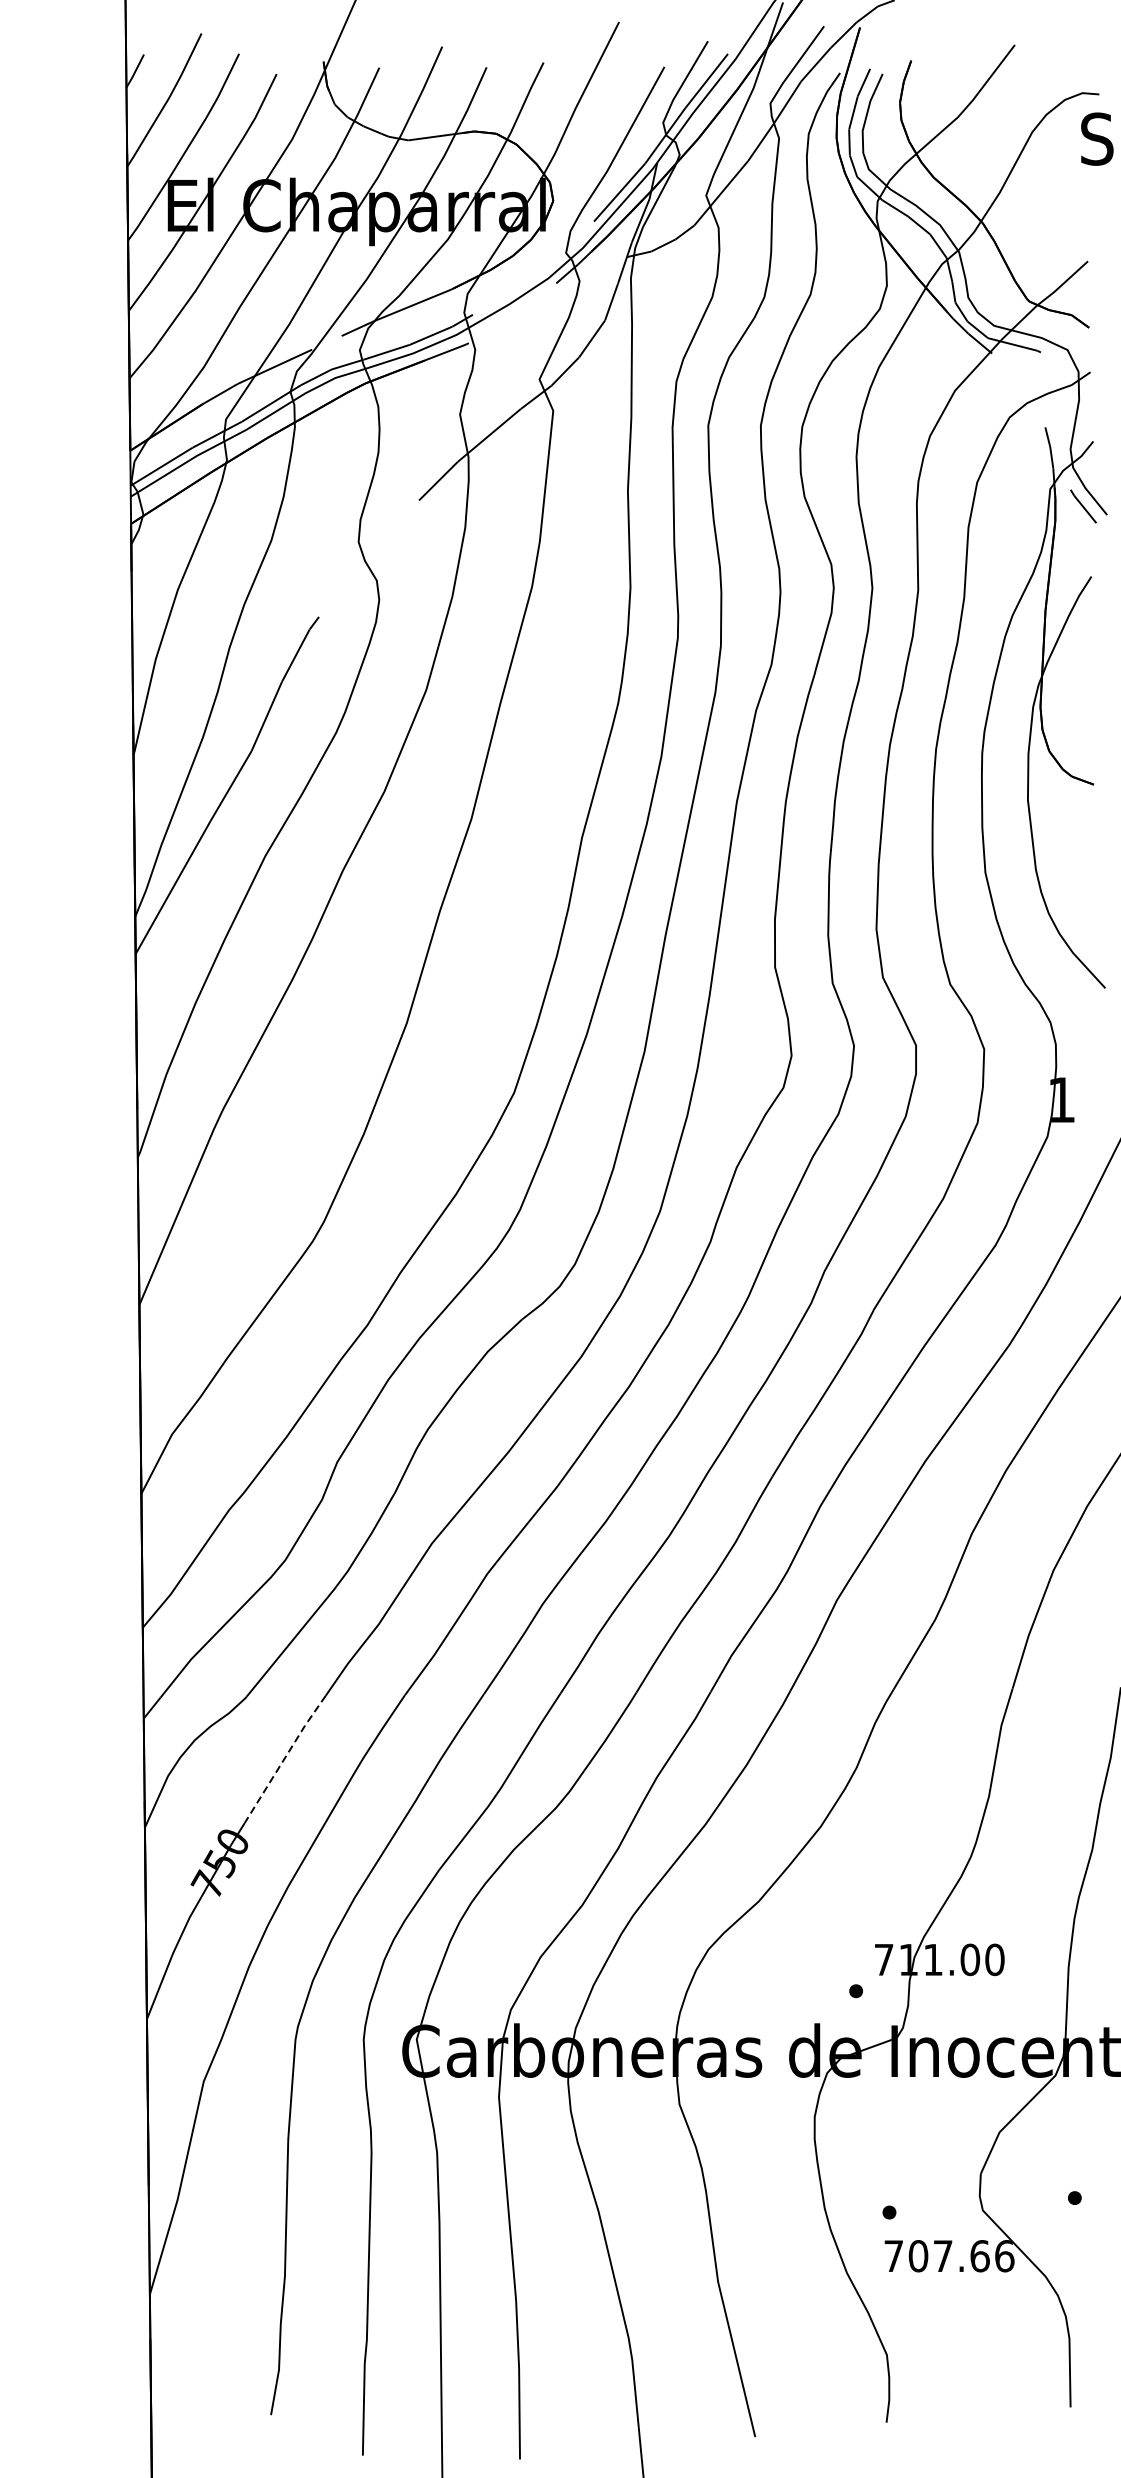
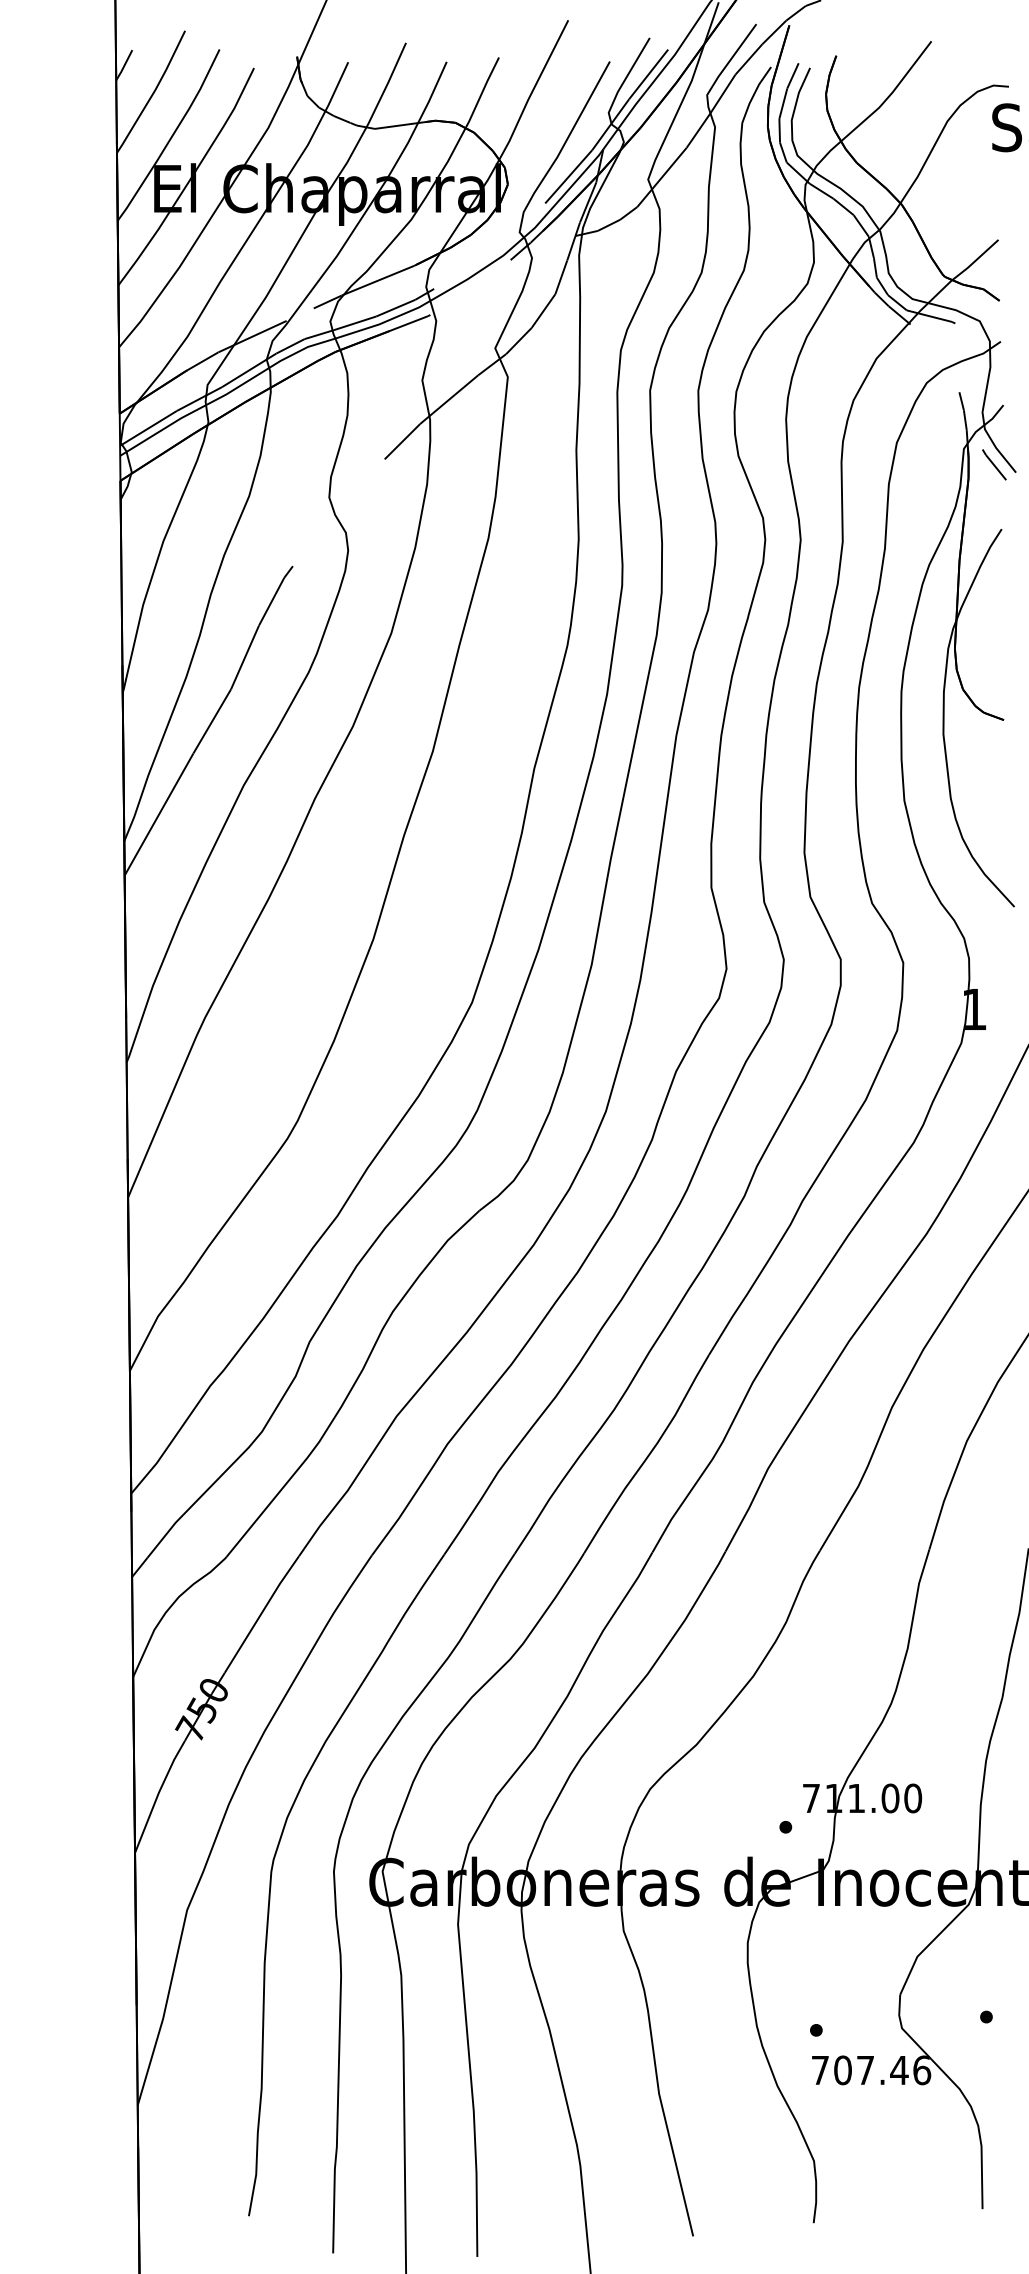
line: (284, 1758) -> (261, 1613), dashed -> solid
text: (980, 2256) -> (899, 2070), 707.66 -> 707.46

